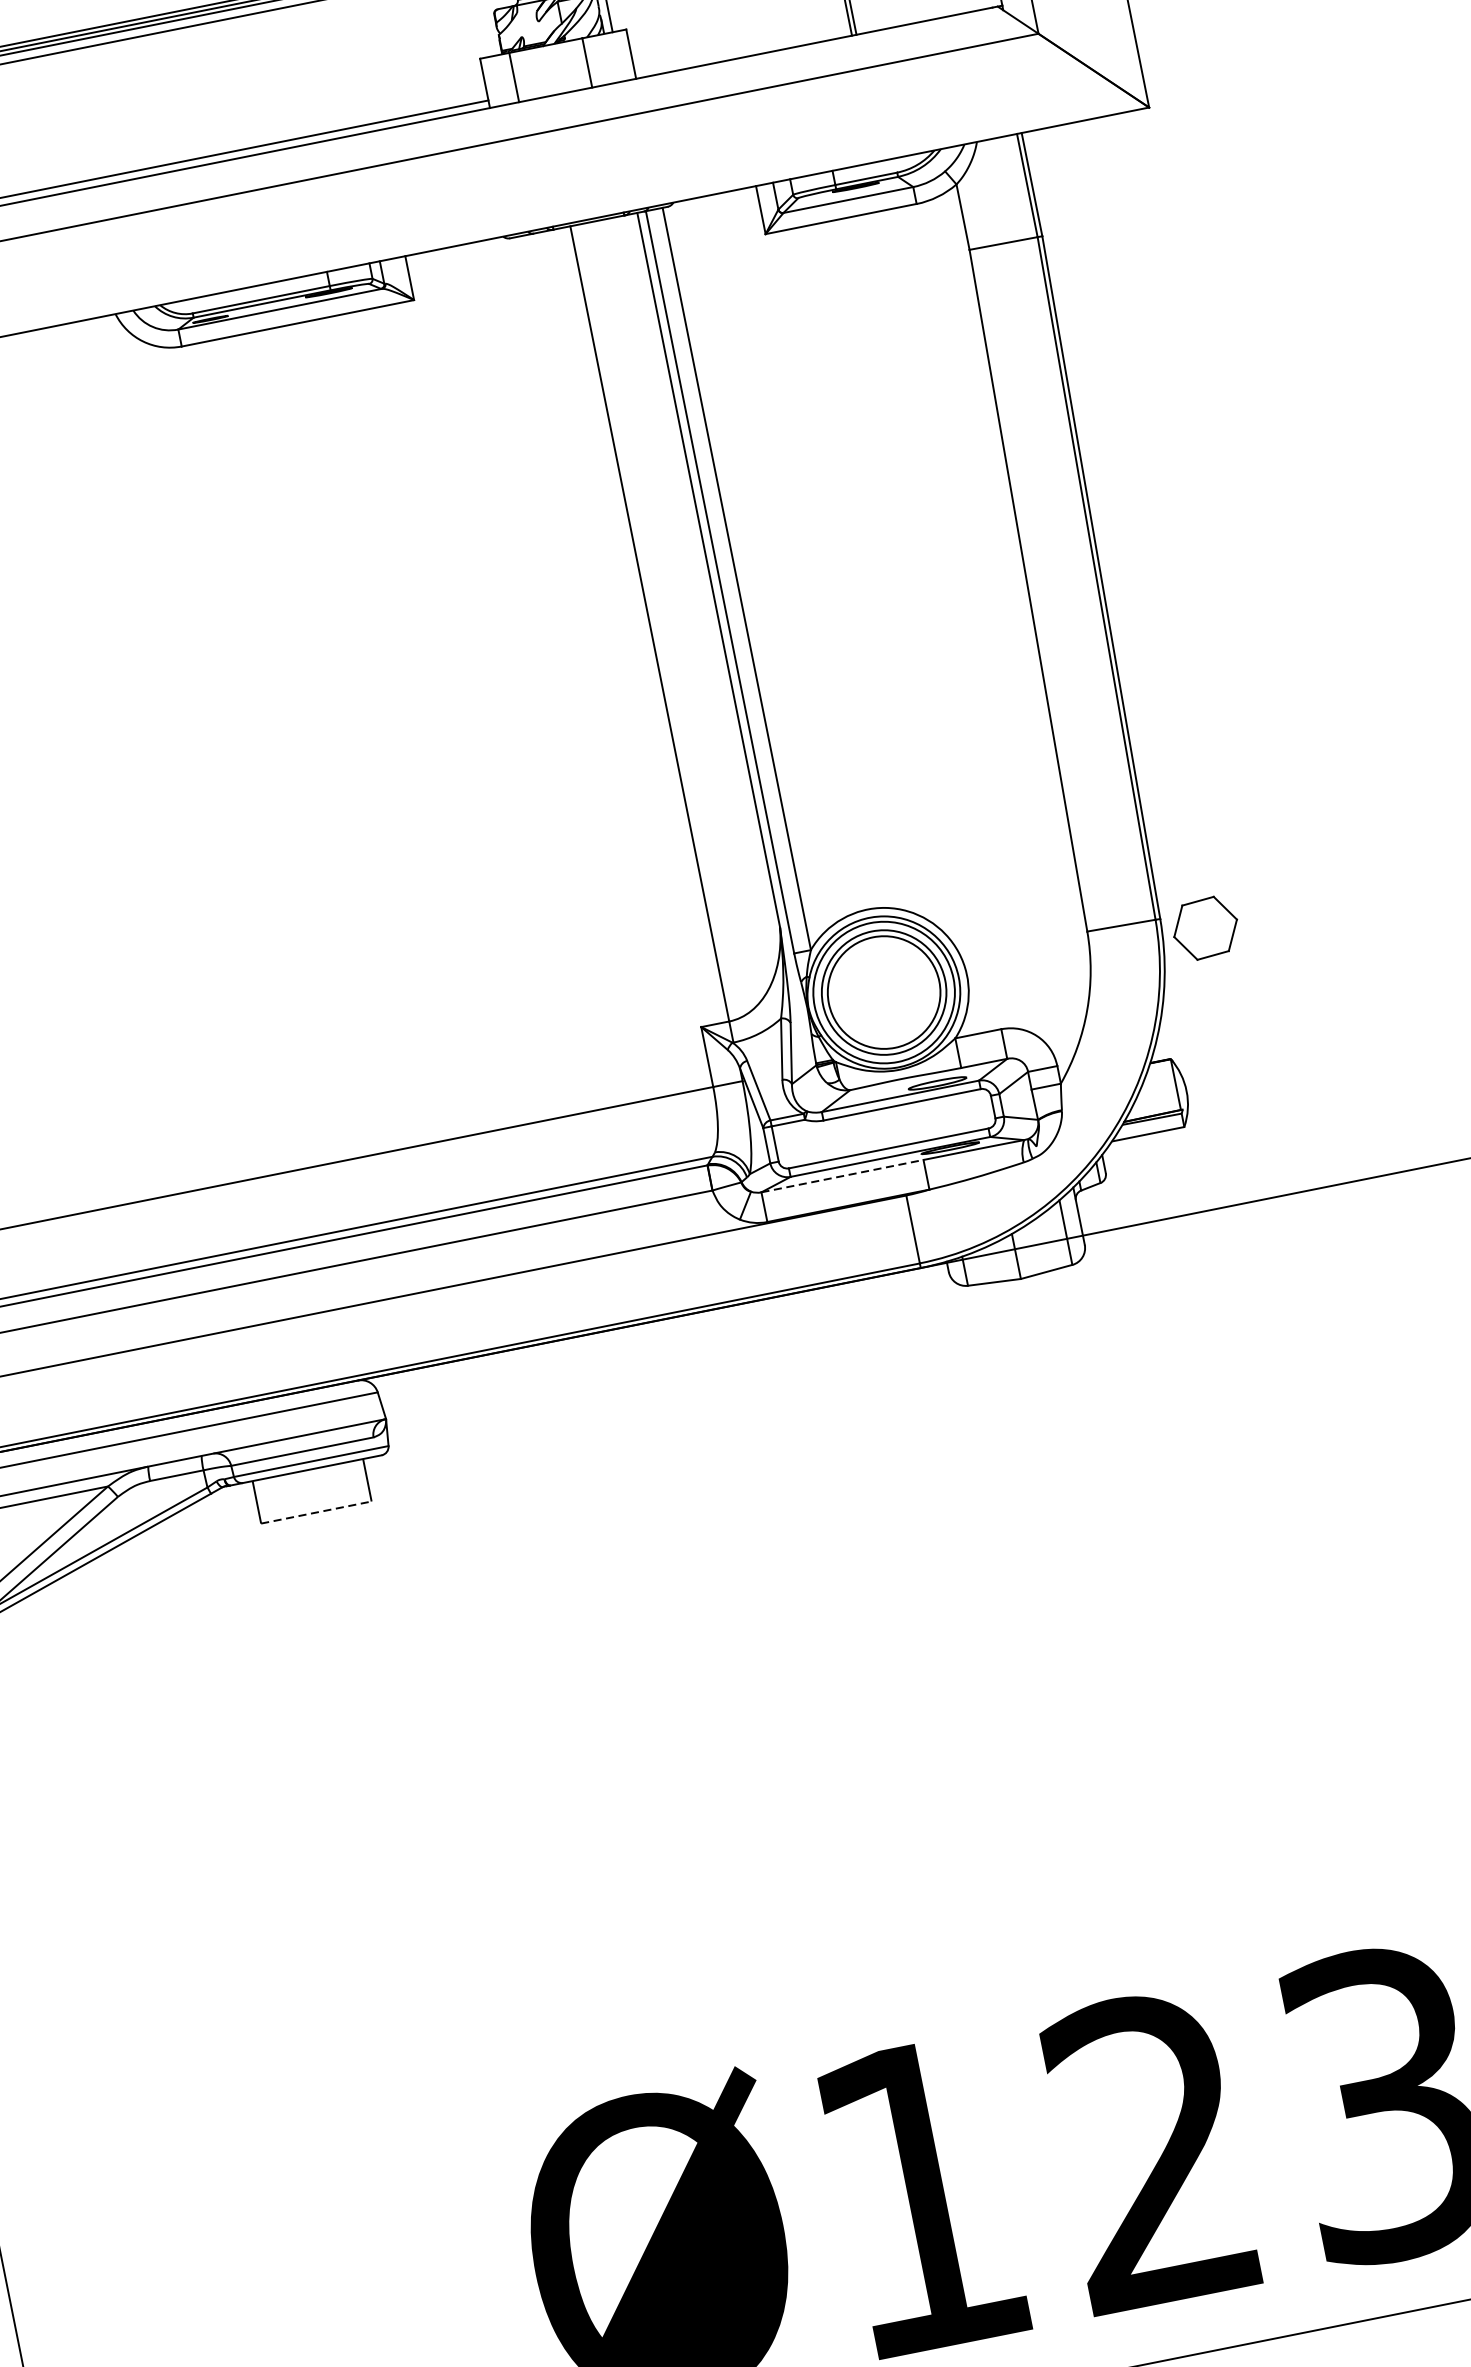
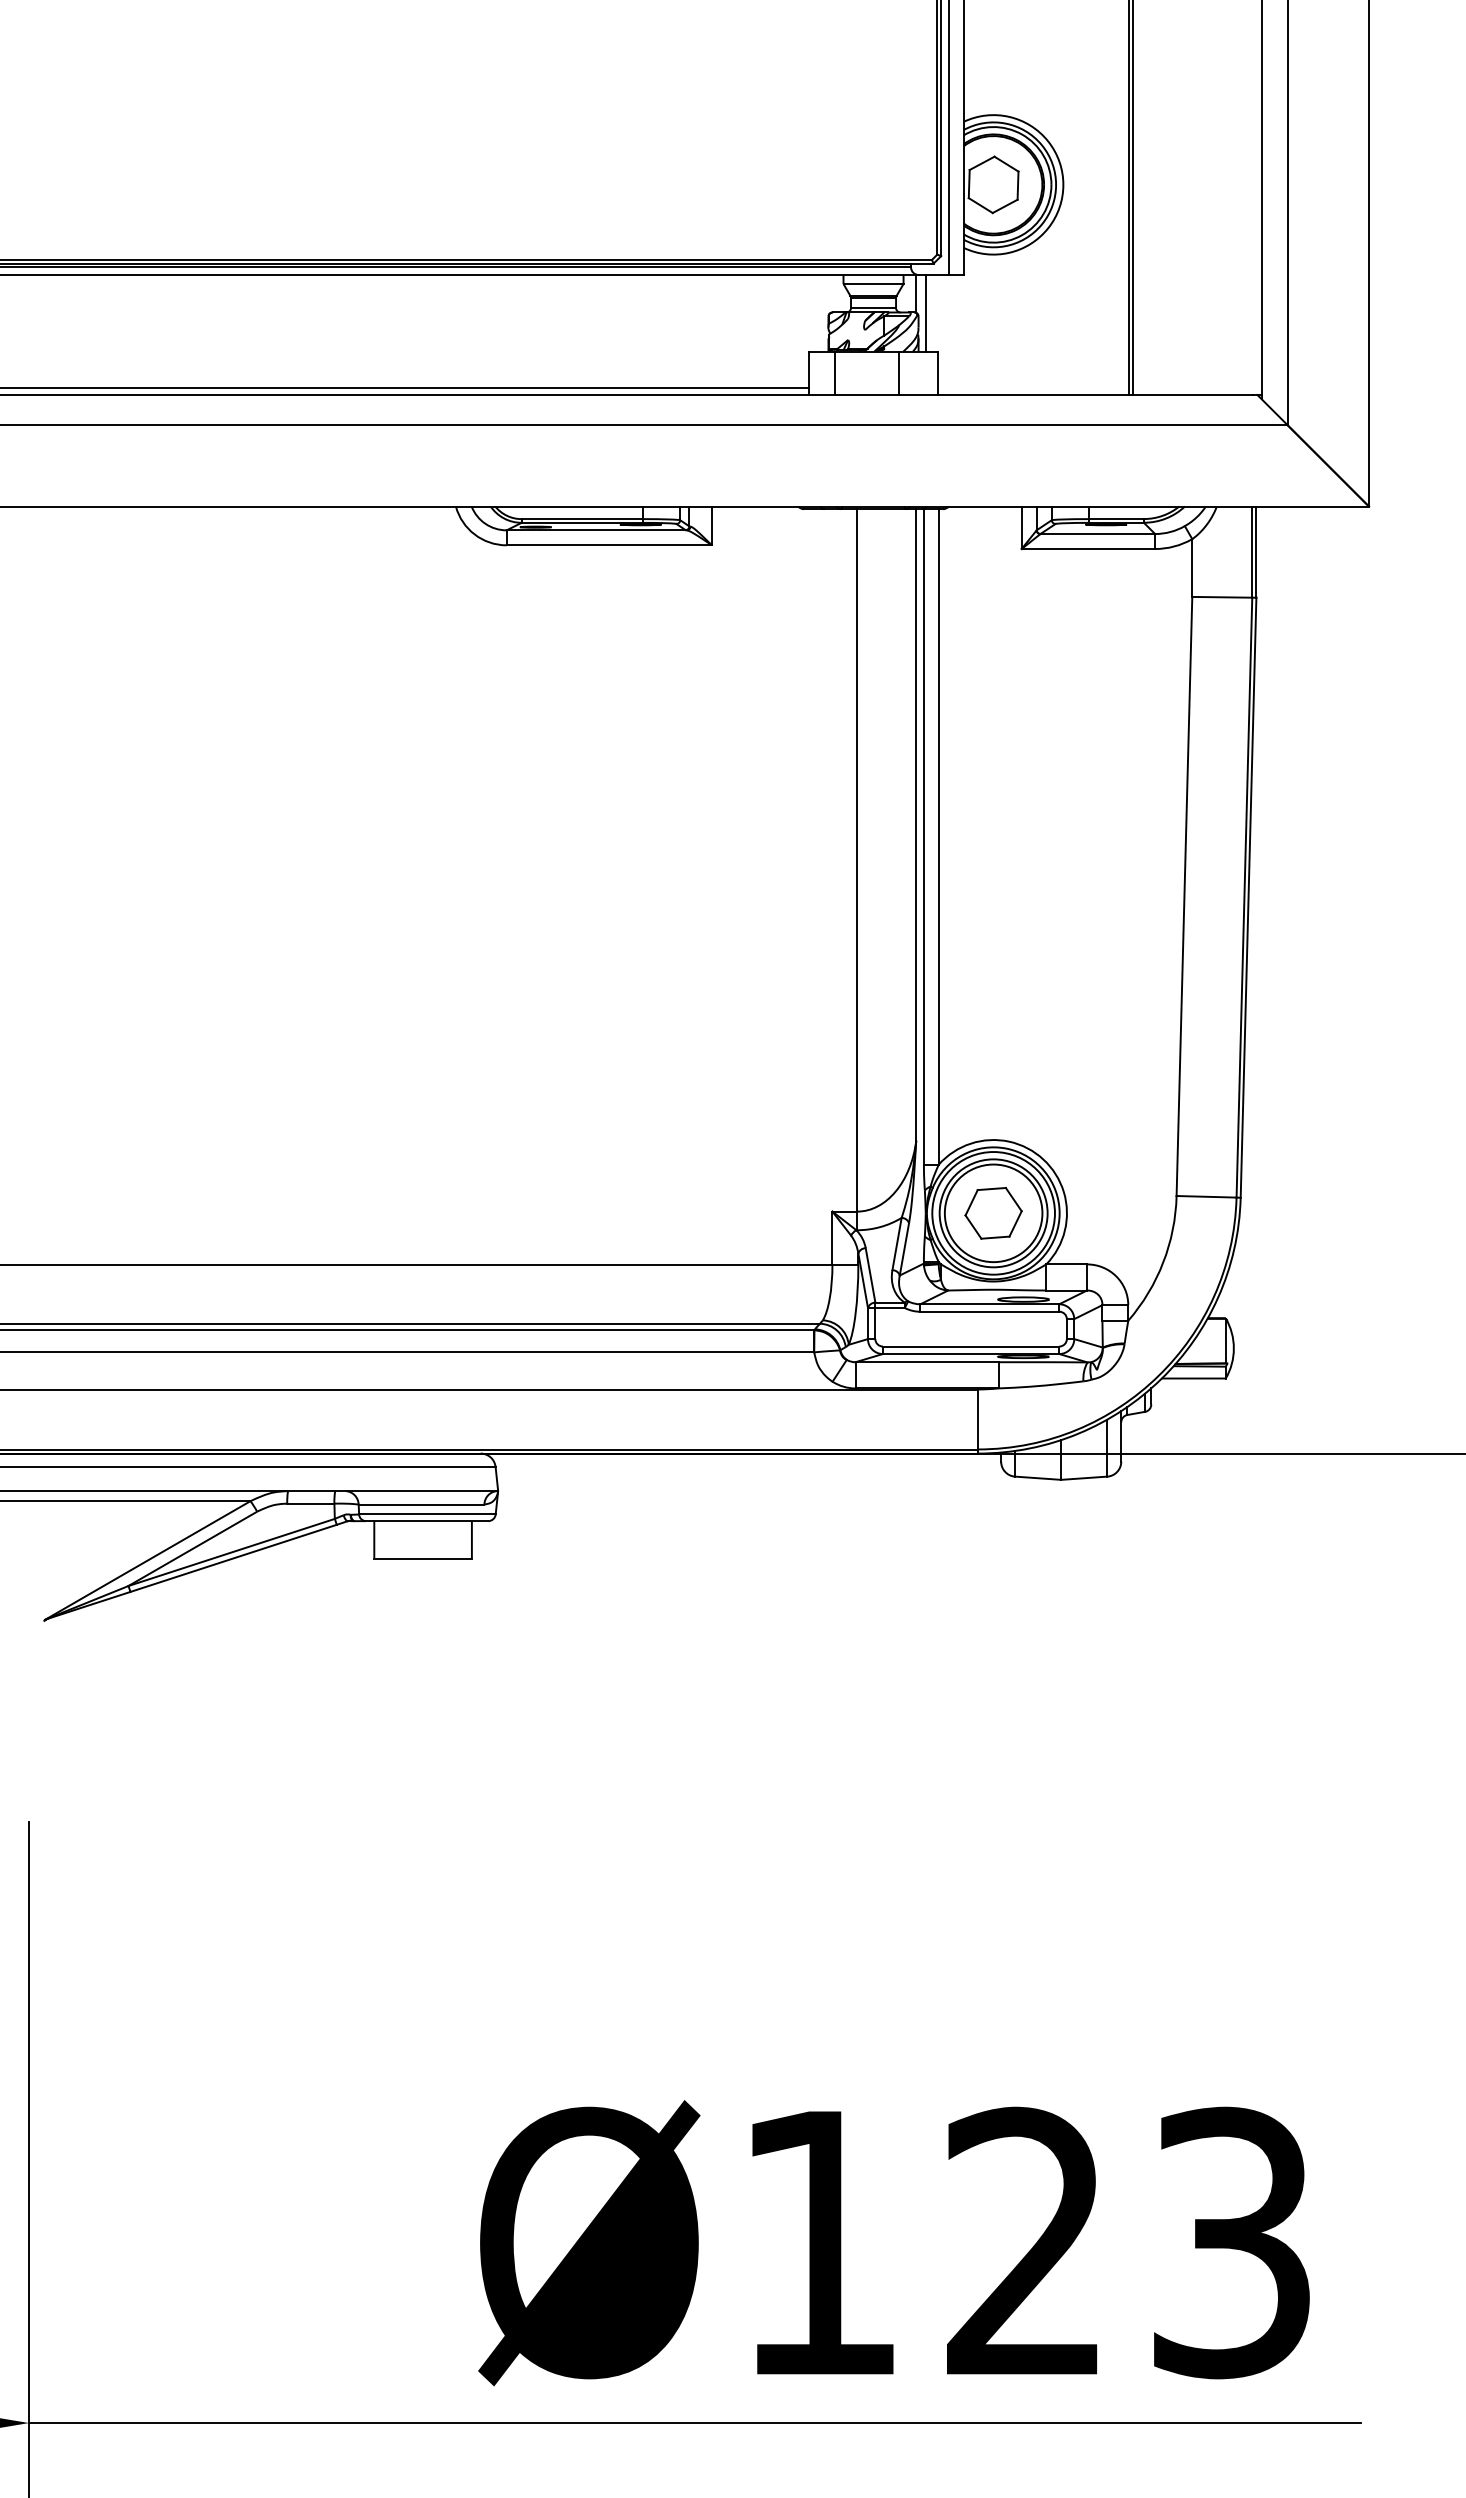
part: (1205, 928) -> (993, 1213), moved
line: (843, 1176) -> (927, 1362), dashed -> solid
line: (316, 1512) -> (423, 1558), dashed -> solid

